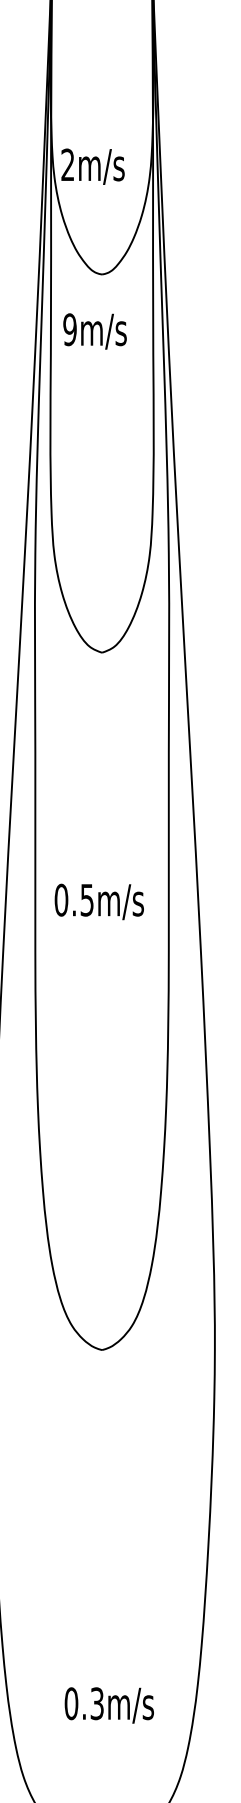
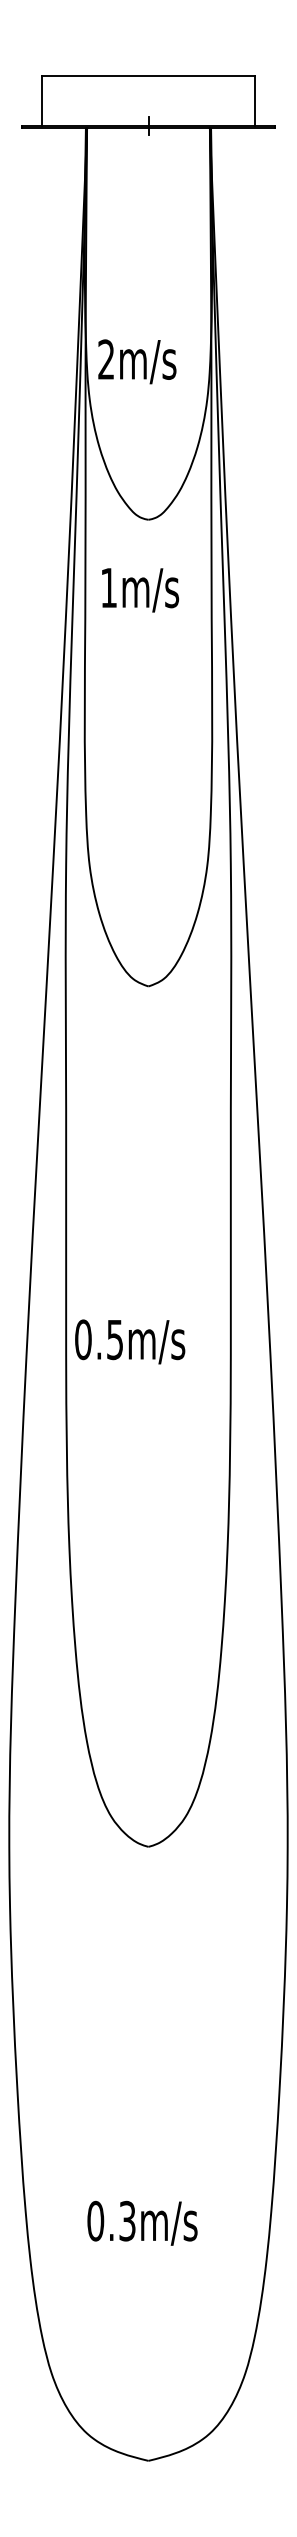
text: (93, 166) -> (137, 361), moved
text: (69, 329) -> (108, 587), 9m/s -> 1m/s
text: (99, 901) -> (130, 1341), moved
text: (109, 1704) -> (142, 2222), moved

